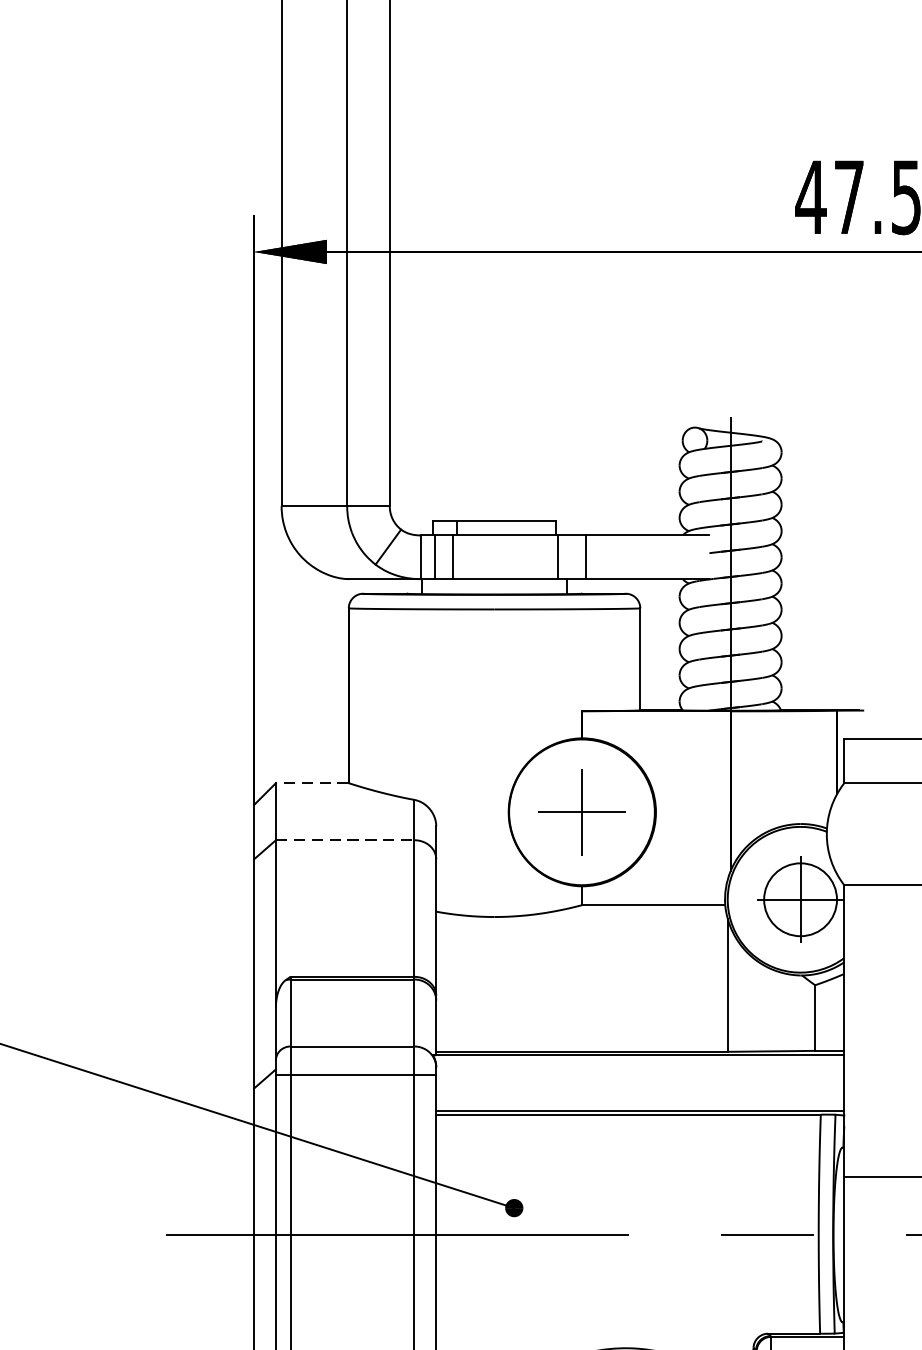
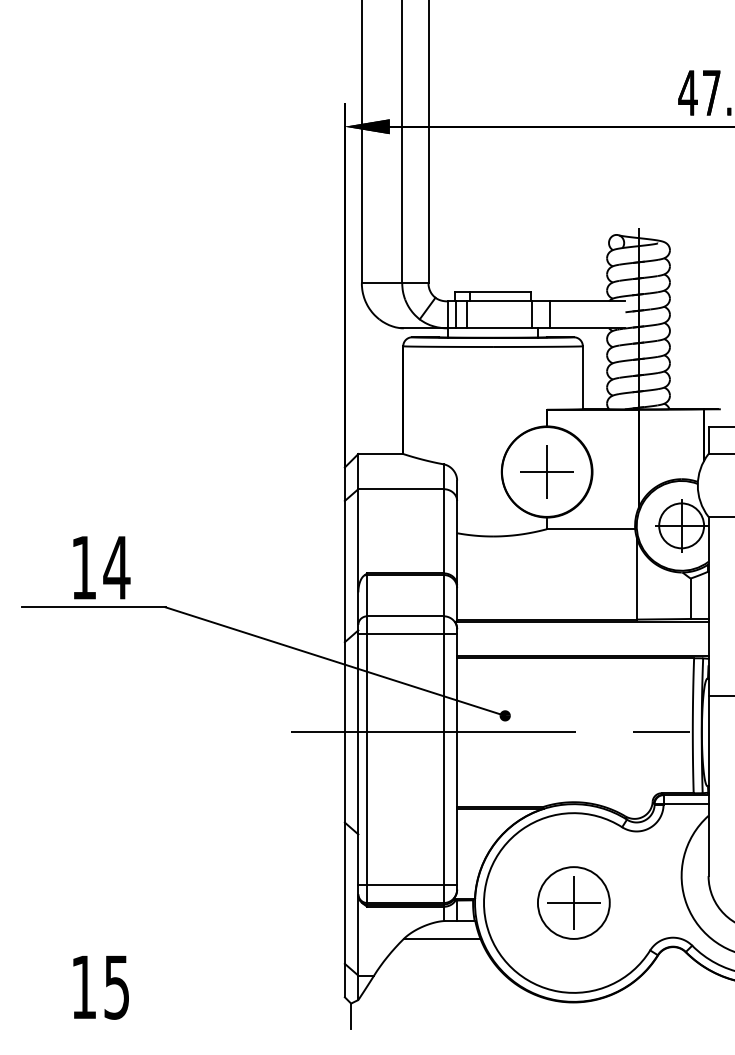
line: (311, 783) -> (380, 454), dashed -> solid
line: (345, 840) -> (401, 489), dashed -> solid

